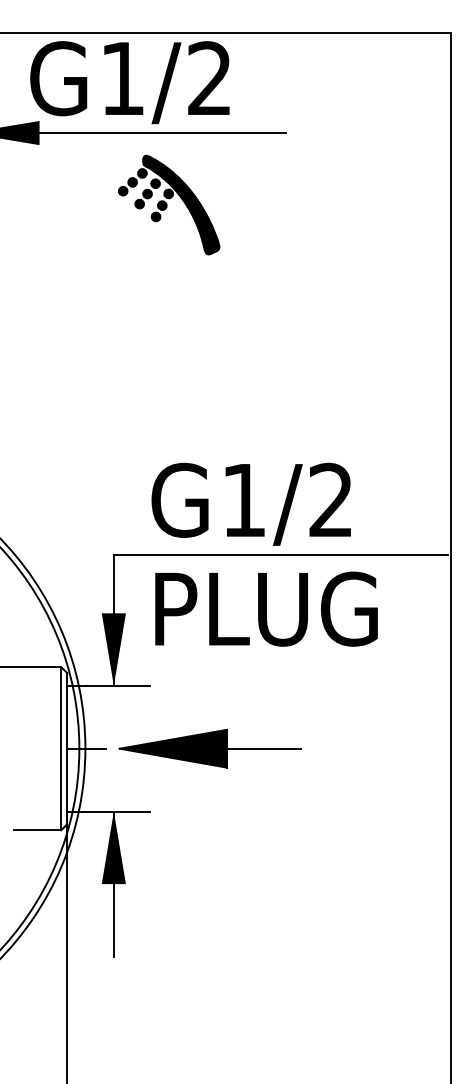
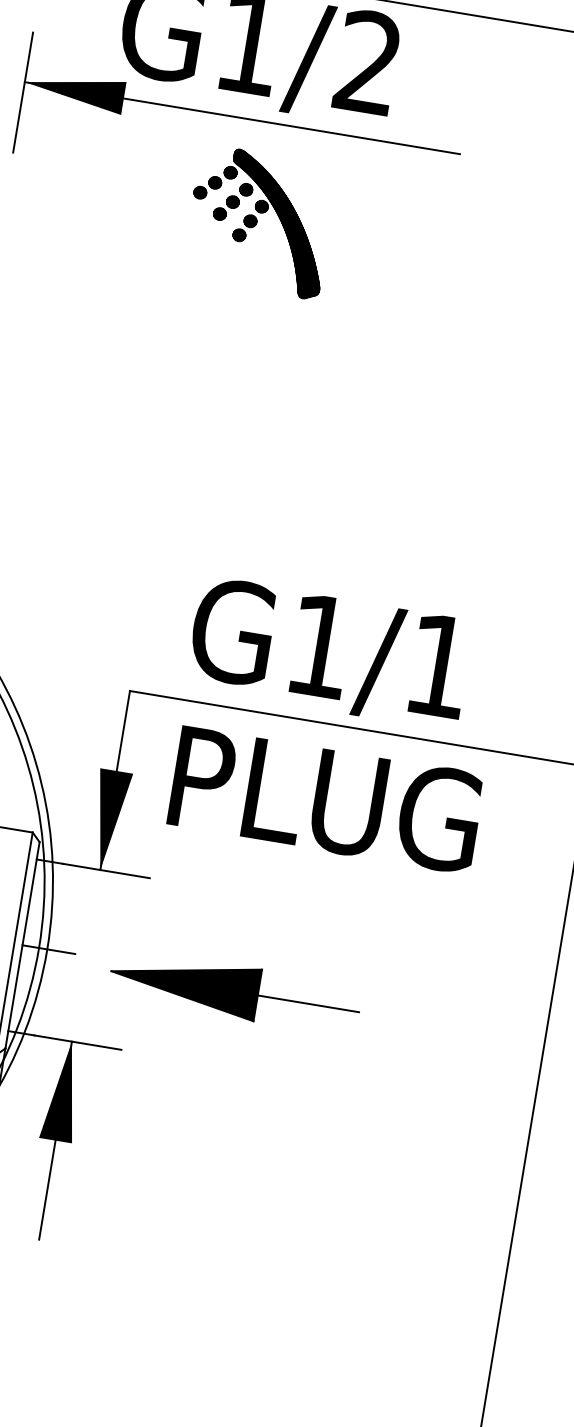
part: (169, 204) -> (260, 221), moved
text: (330, 499) -> (438, 664), G1/2 -> G1/1
part: (209, 748) -> (234, 991), moved

